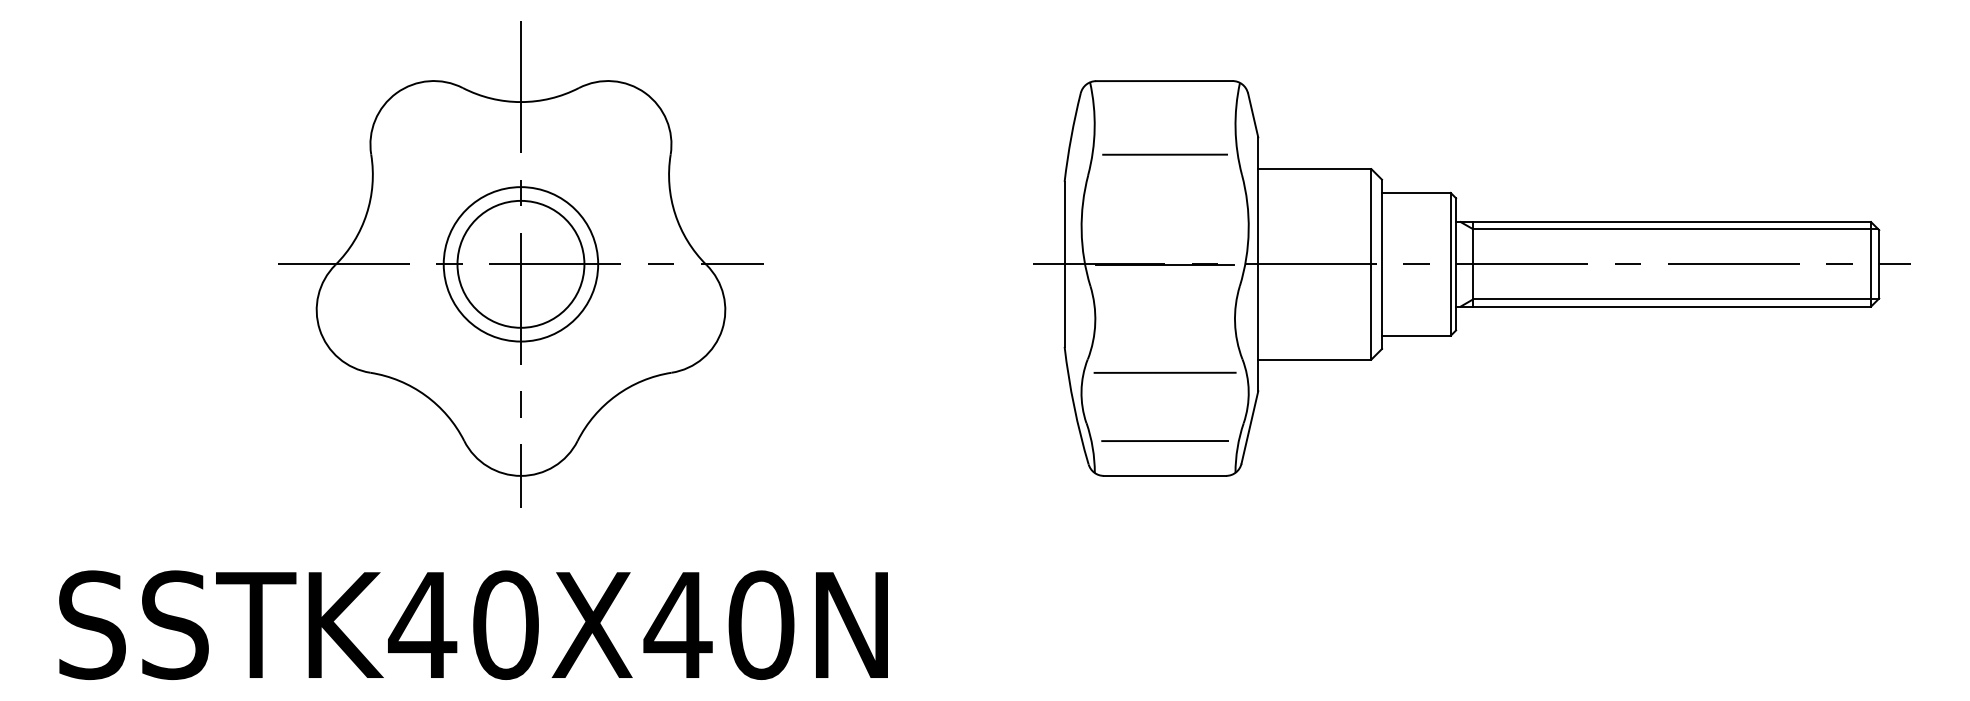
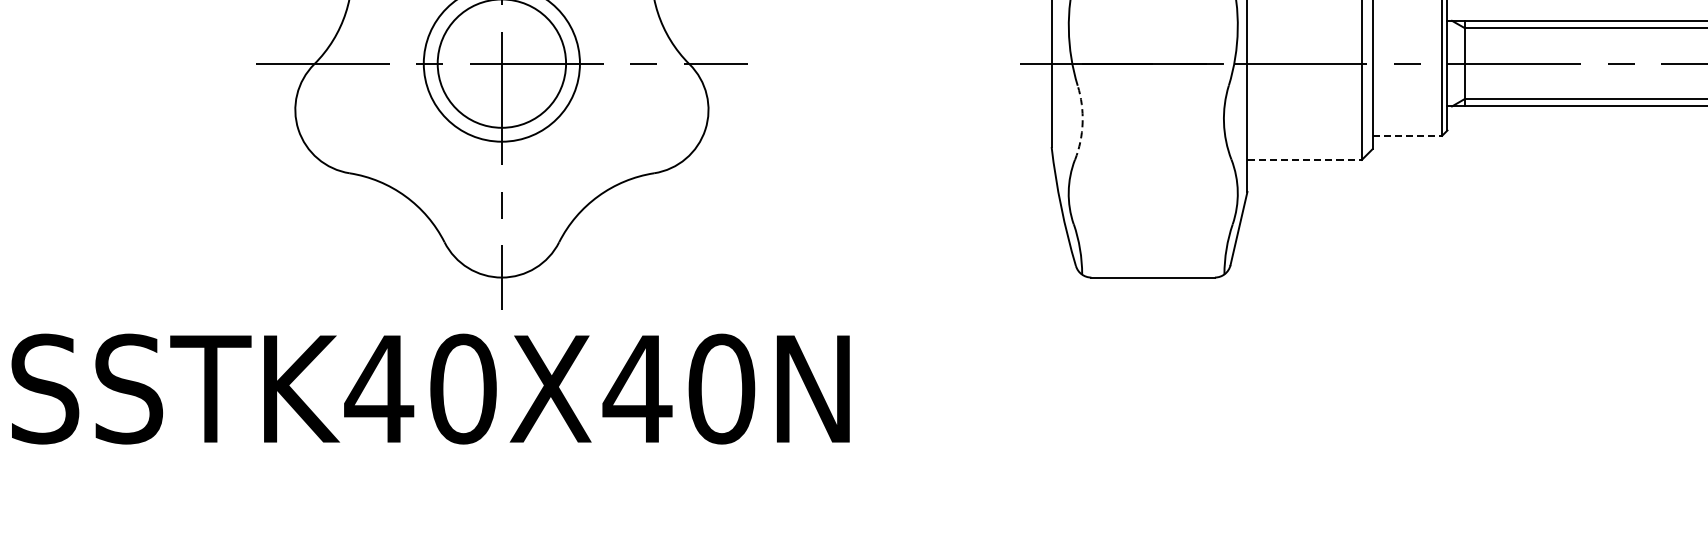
arc: (1095, 323) -> (1082, 123), solid -> dashed
line: (1416, 335) -> (1407, 135), solid -> dashed
line: (1314, 359) -> (1304, 159), solid -> dashed
line: (1164, 372) -> (1152, 173), removed
line: (1165, 441) -> (1153, 242), removed
text: (473, 624) -> (430, 388), moved

